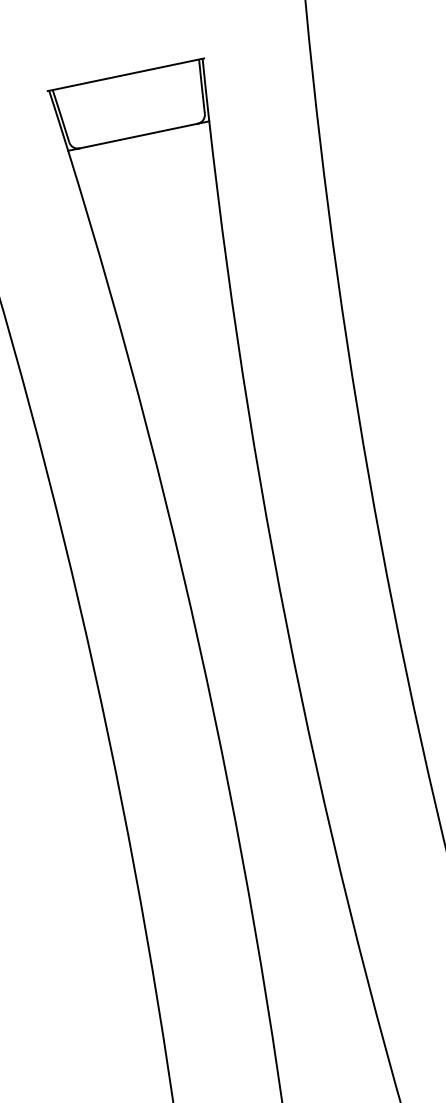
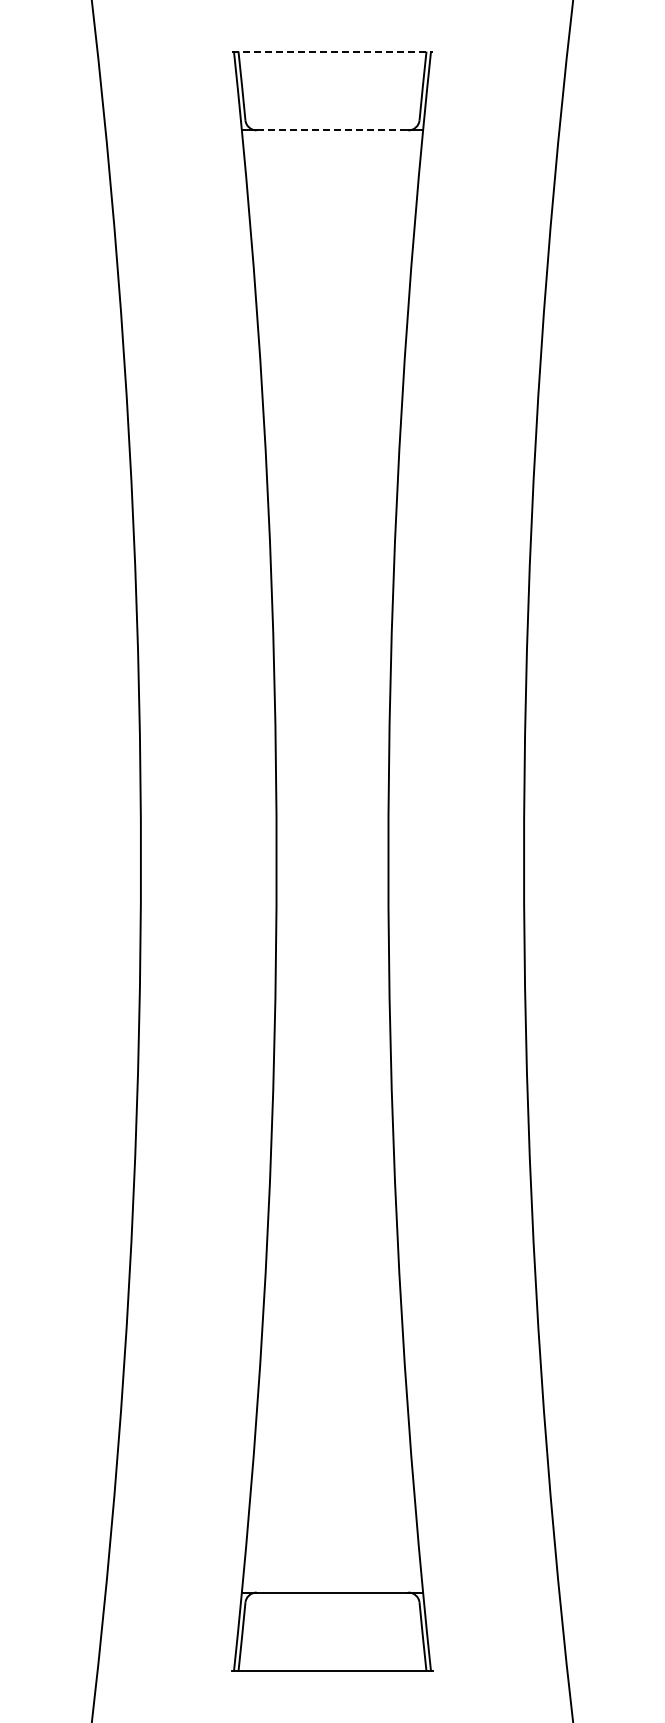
line: (125, 74) -> (332, 51), solid -> dashed
line: (138, 136) -> (332, 130), solid -> dashed

